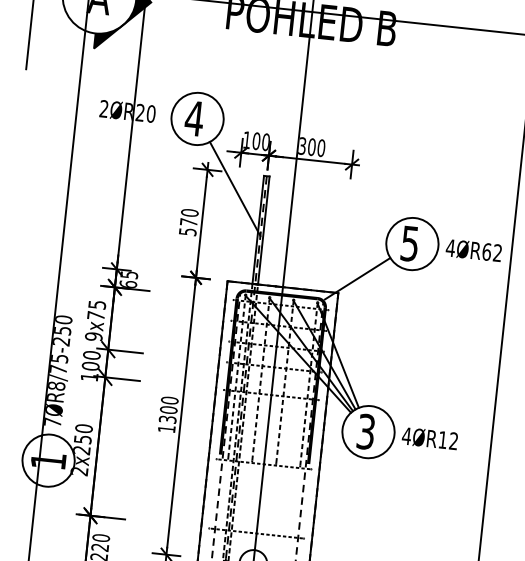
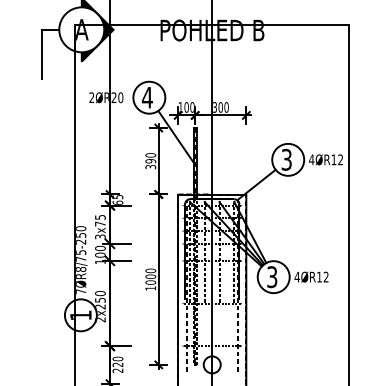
text: (188, 226) -> (150, 163), 570 -> 390
text: (409, 243) -> (286, 159), 5 -> 3
text: (486, 251) -> (333, 159), 4ØR62 -> 4ØR12
text: (94, 335) -> (100, 236), 9x75 -> 3x75
text: (167, 419) -> (150, 282), 1300 -> 1000

